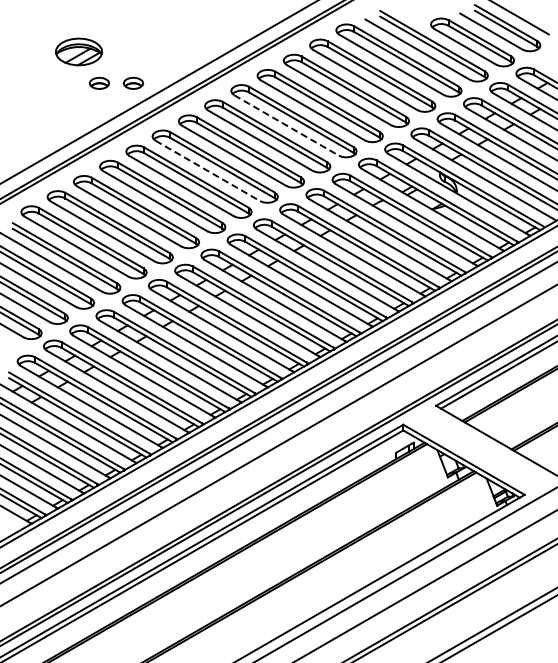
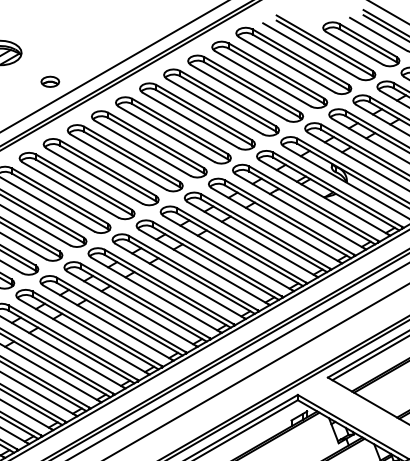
part: (99, 82) -> (19, 81), removed
line: (287, 125) -> (191, 120), dashed -> solid
line: (208, 171) -> (119, 162), dashed -> solid

